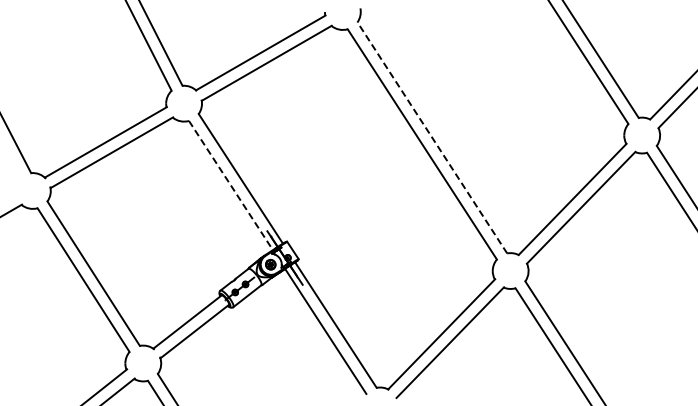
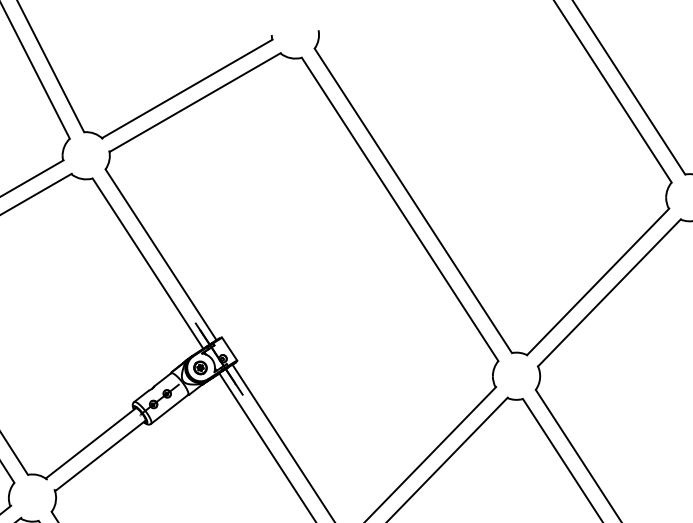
line: (432, 137) -> (413, 200), dashed -> solid
line: (231, 185) -> (148, 263), dashed -> solid

